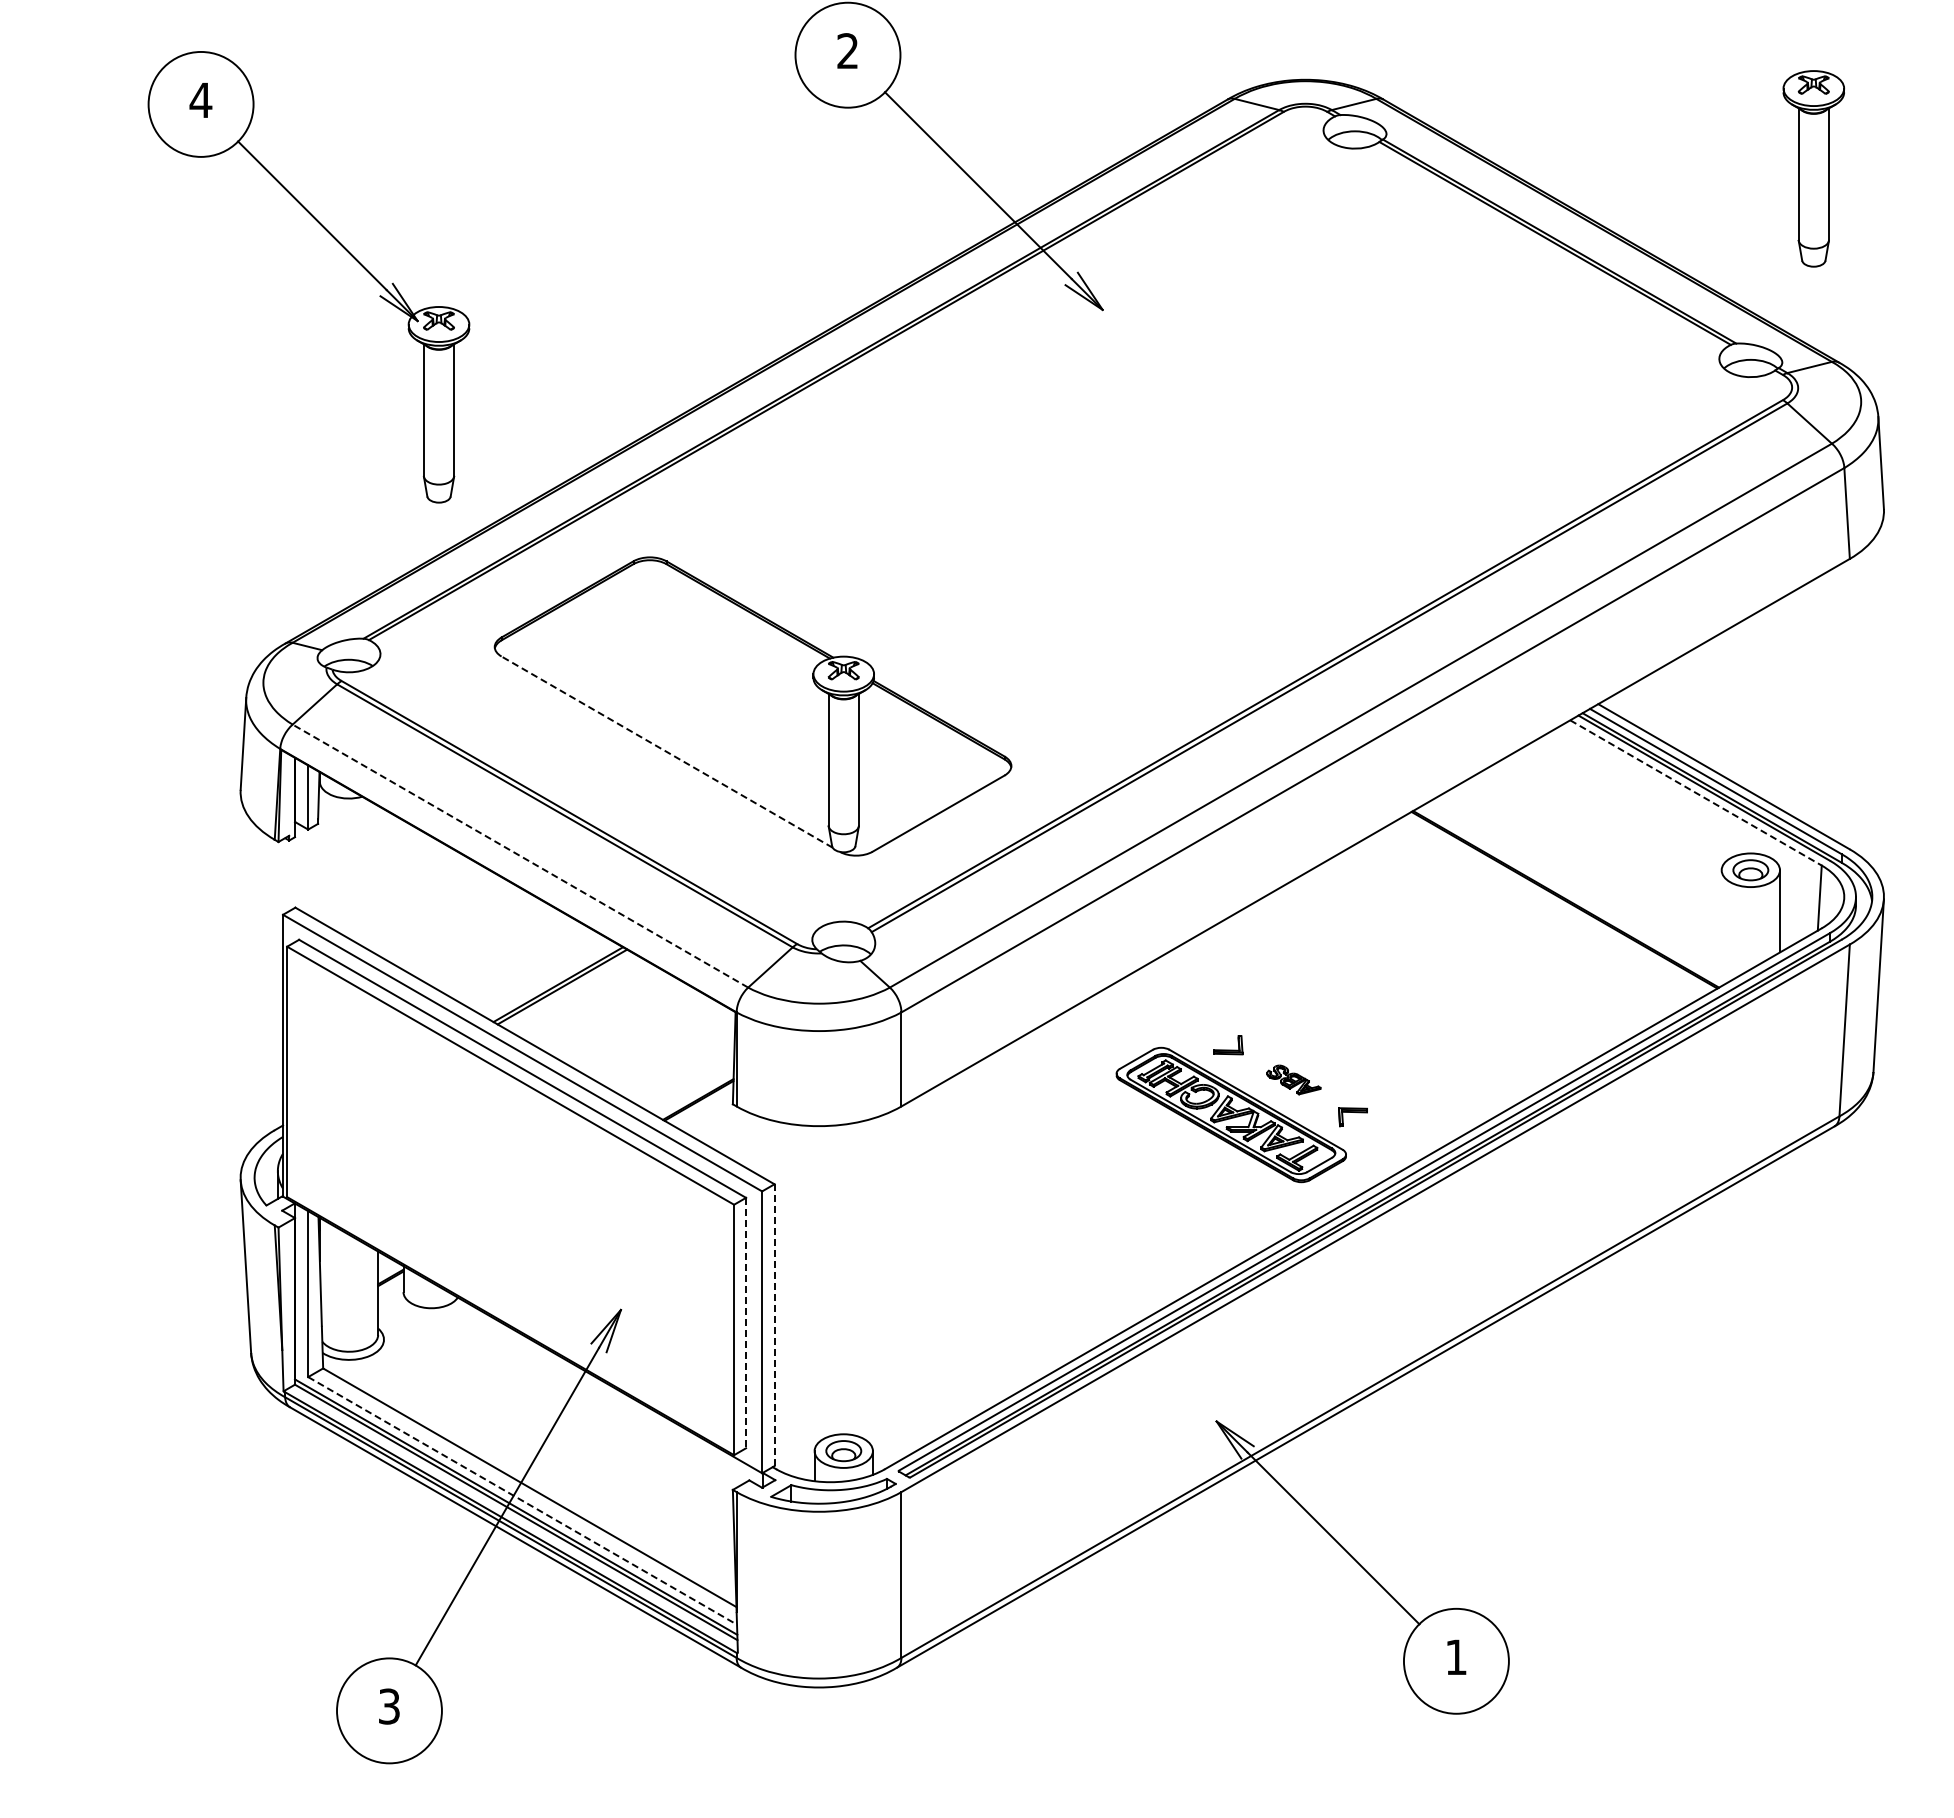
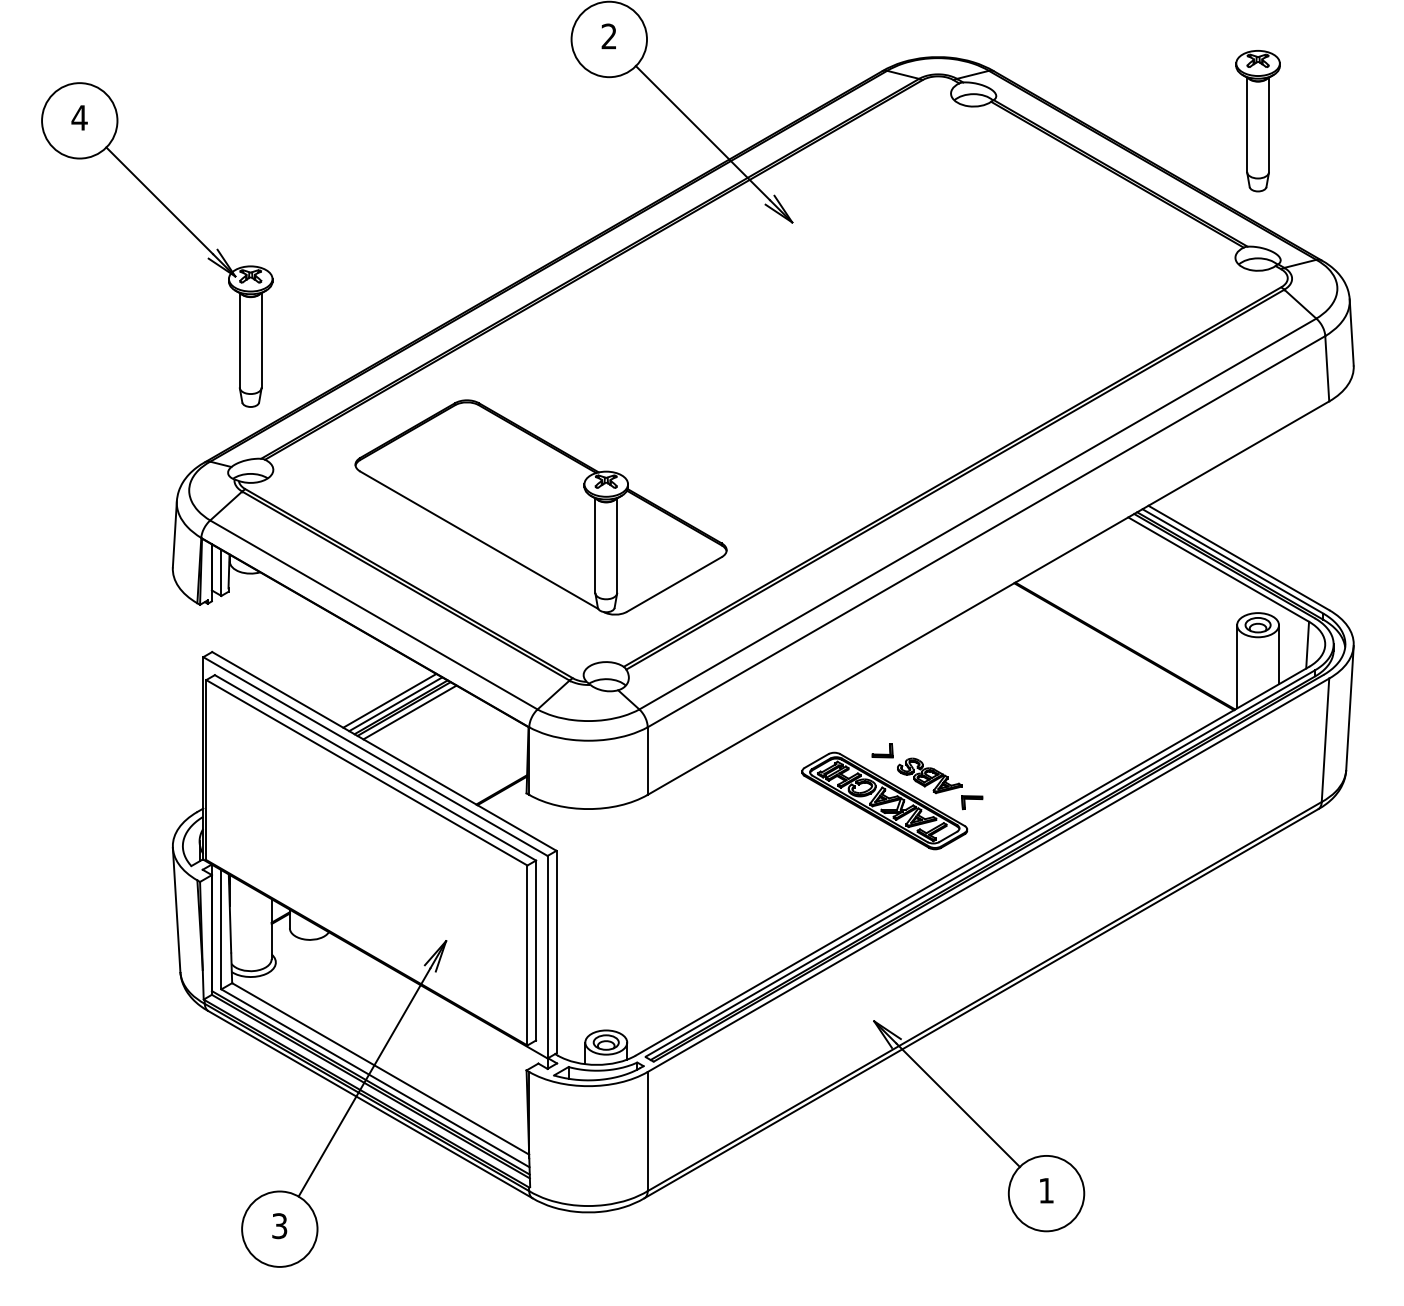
part: (1813, 168) -> (1257, 120), moved
part: (340, 245) -> (179, 222), moved
line: (666, 751) -> (478, 539), dashed -> solid
line: (1696, 793) -> (1219, 570), dashed -> solid
line: (520, 855) -> (373, 614), dashed -> solid
line: (1721, 928) -> (1236, 667), added
line: (542, 975) -> (389, 700), added
line: (550, 979) -> (395, 703), added
line: (570, 991) -> (409, 712), added
part: (1293, 1079) -> (929, 775), size x1.67
line: (746, 1323) -> (536, 950), dashed -> solid
line: (774, 1325) -> (556, 952), dashed -> solid
line: (522, 1500) -> (375, 1078), dashed -> solid

